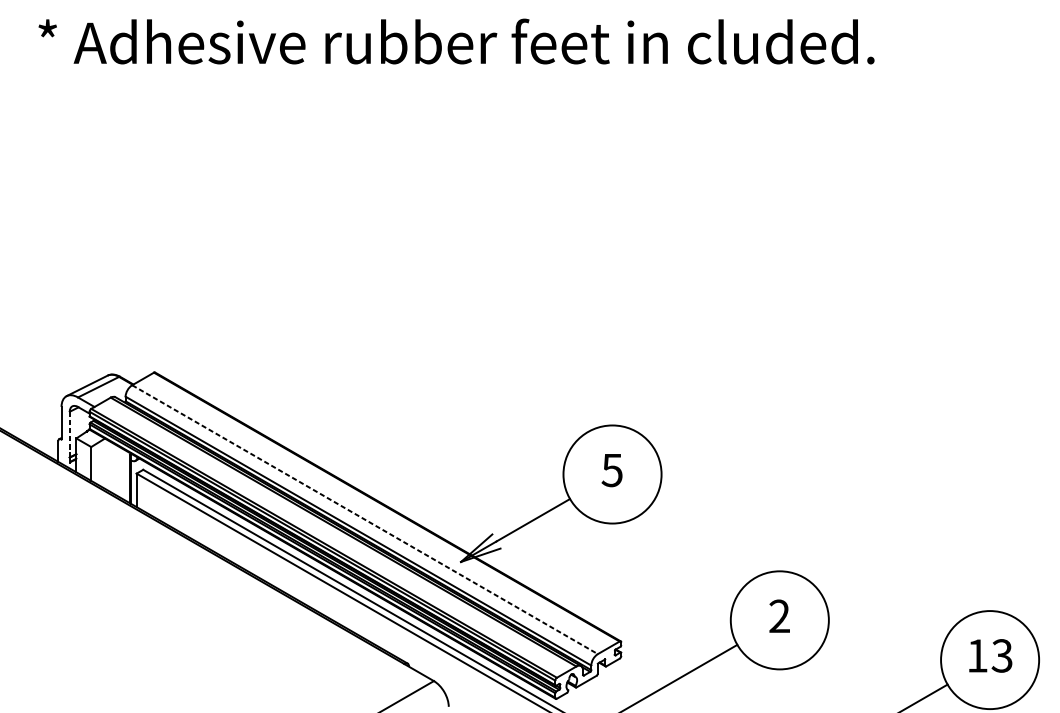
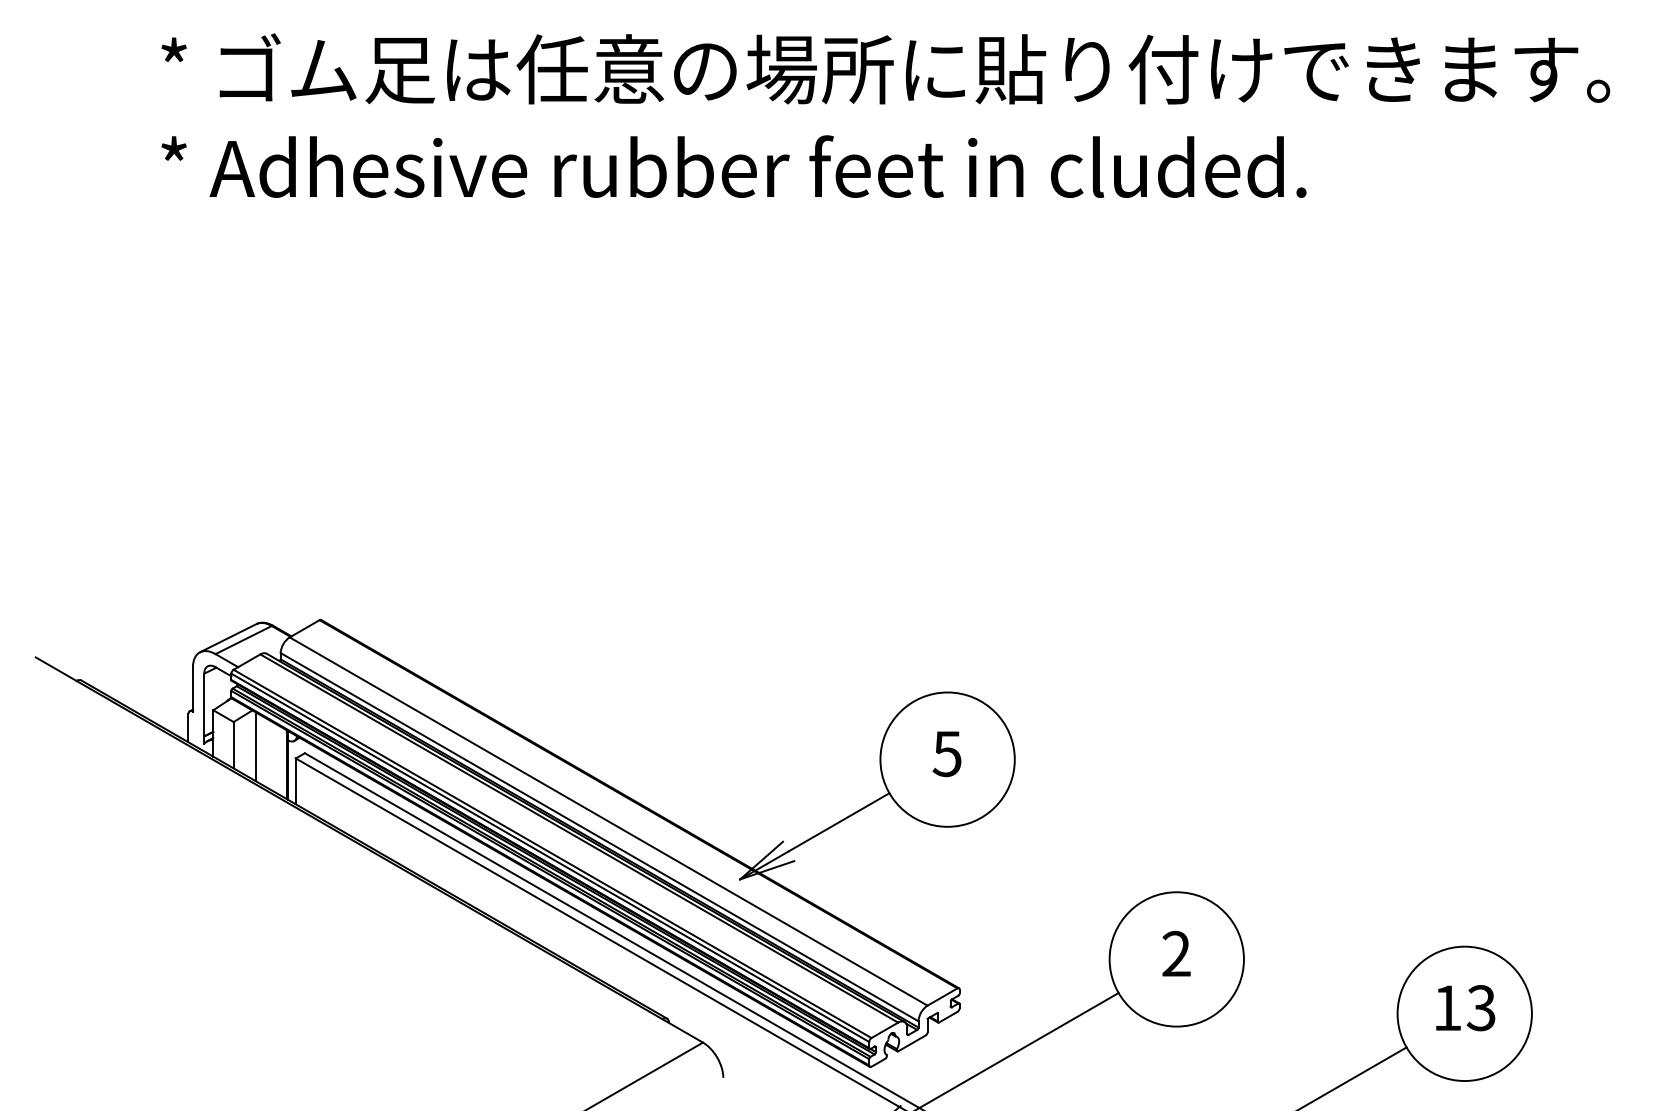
line: (69, 434) -> (204, 704), dashed -> solid
line: (107, 464) -> (256, 746), added
line: (365, 519) -> (609, 821), dashed -> solid

